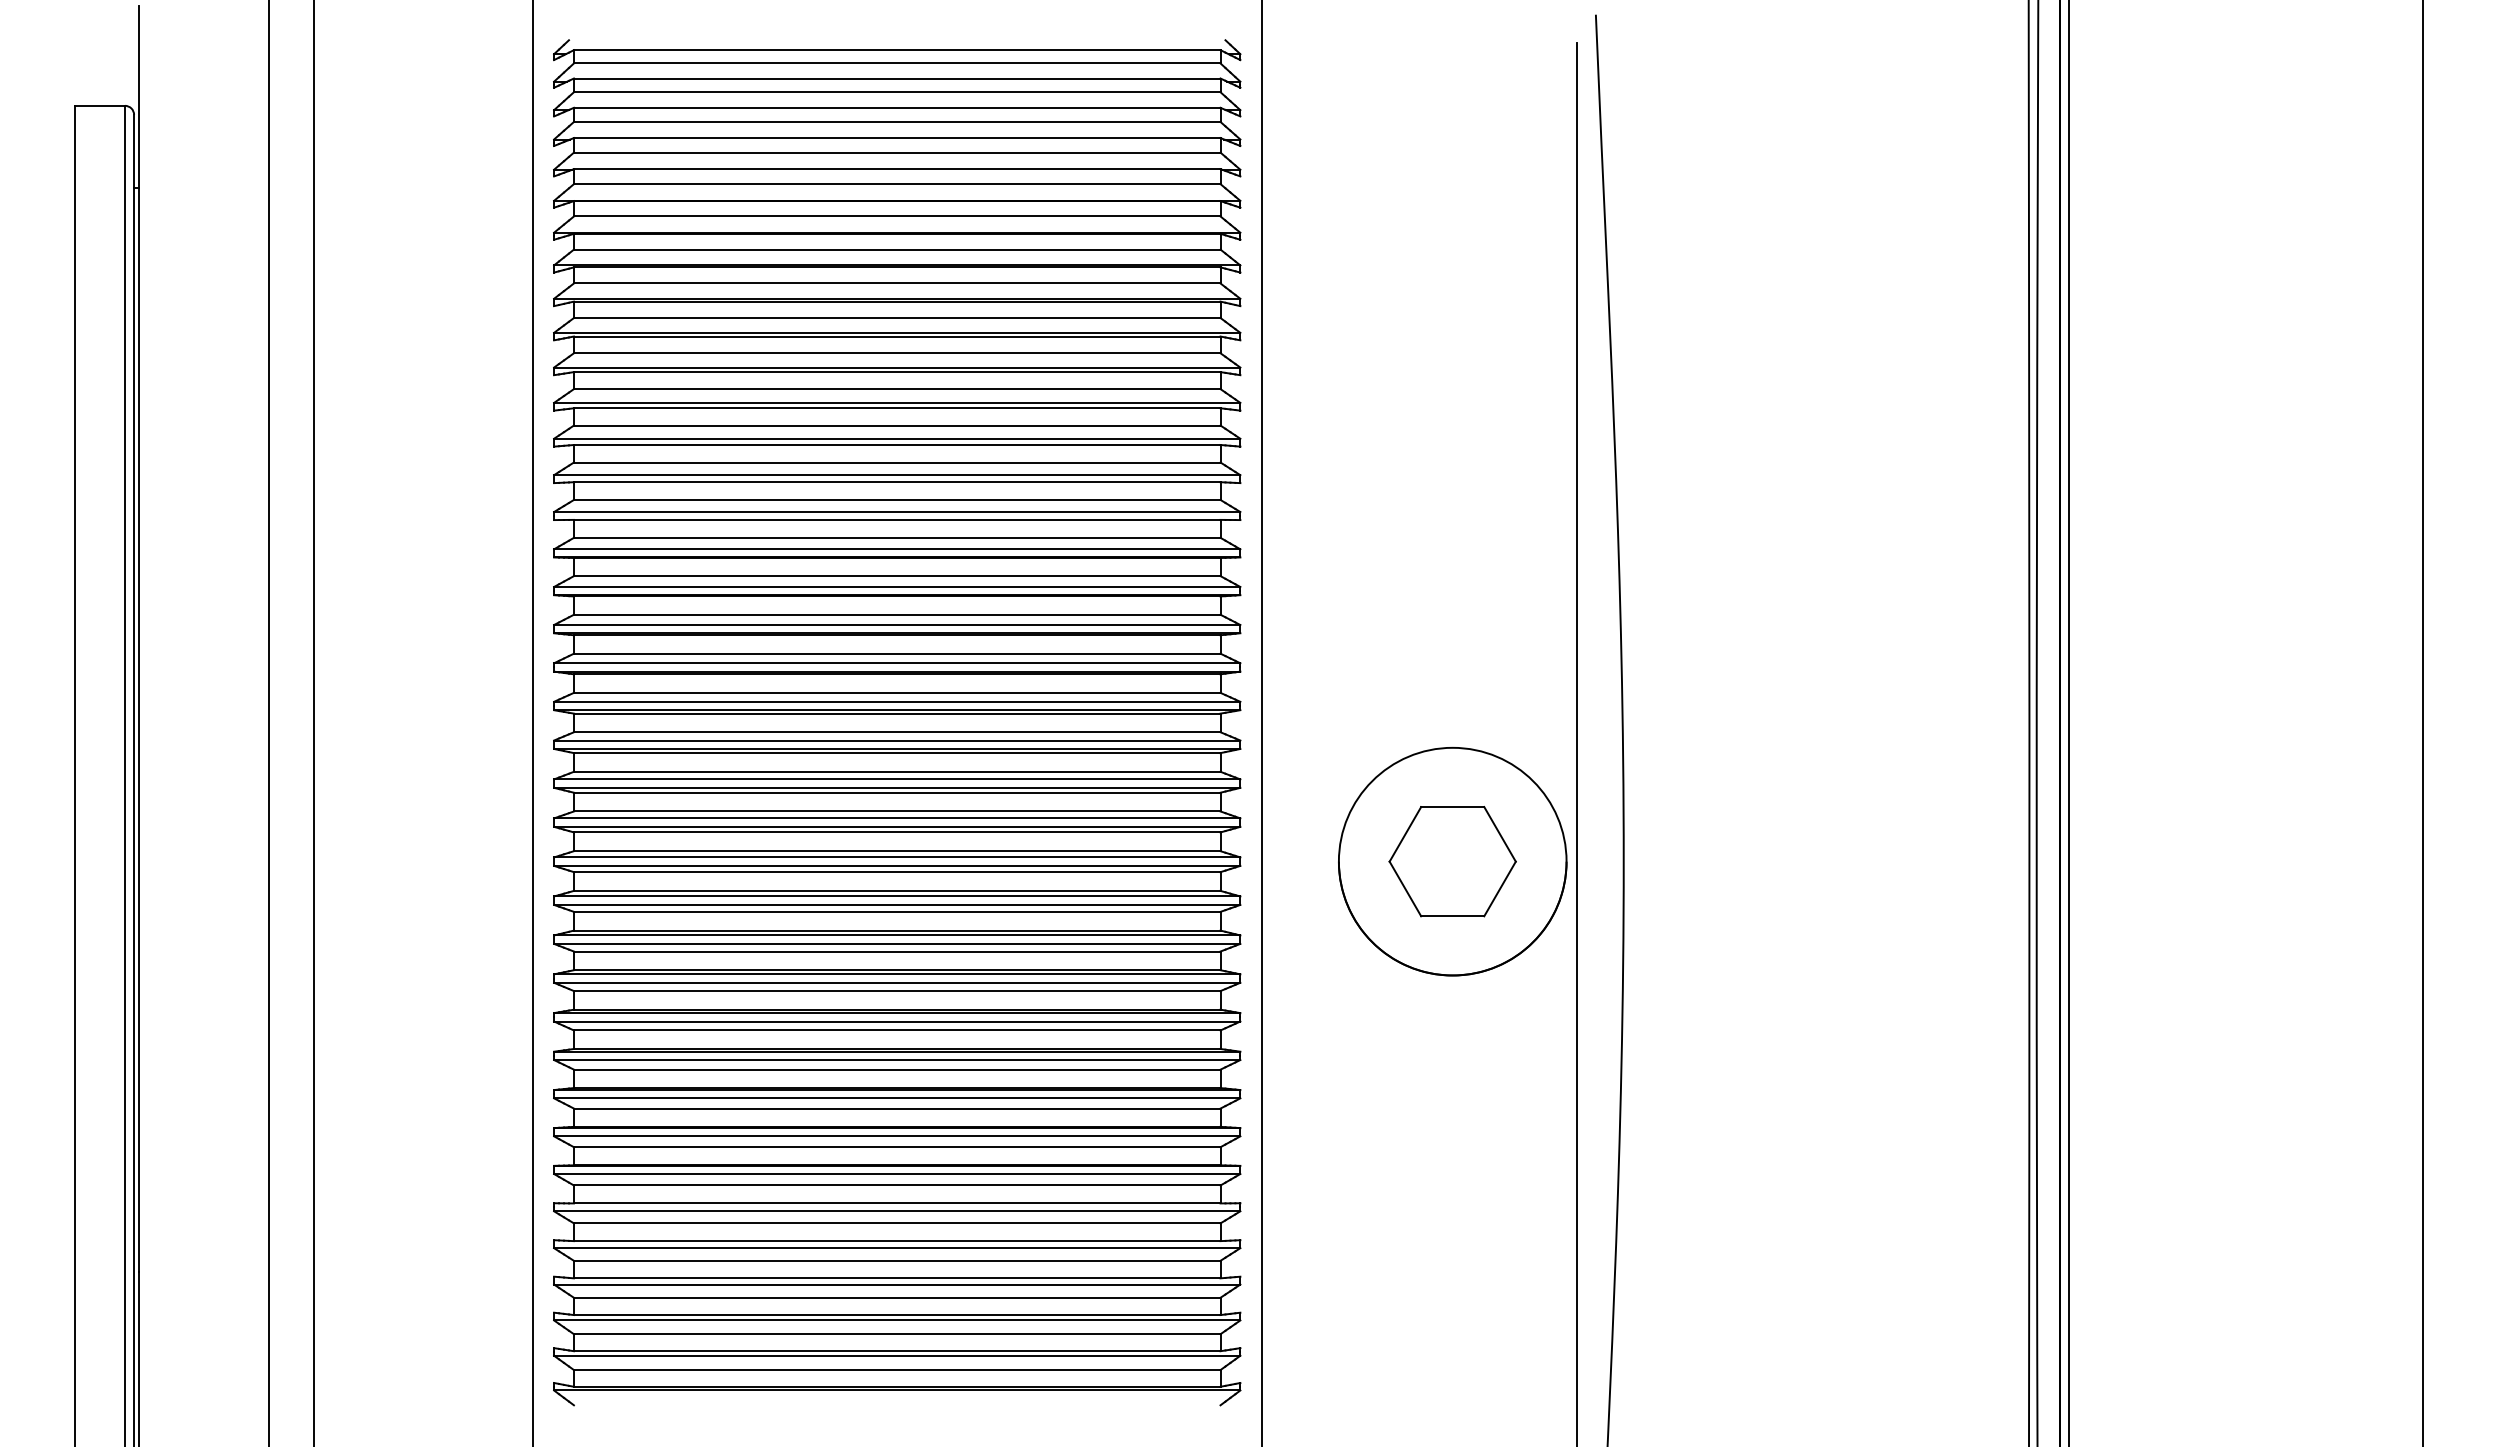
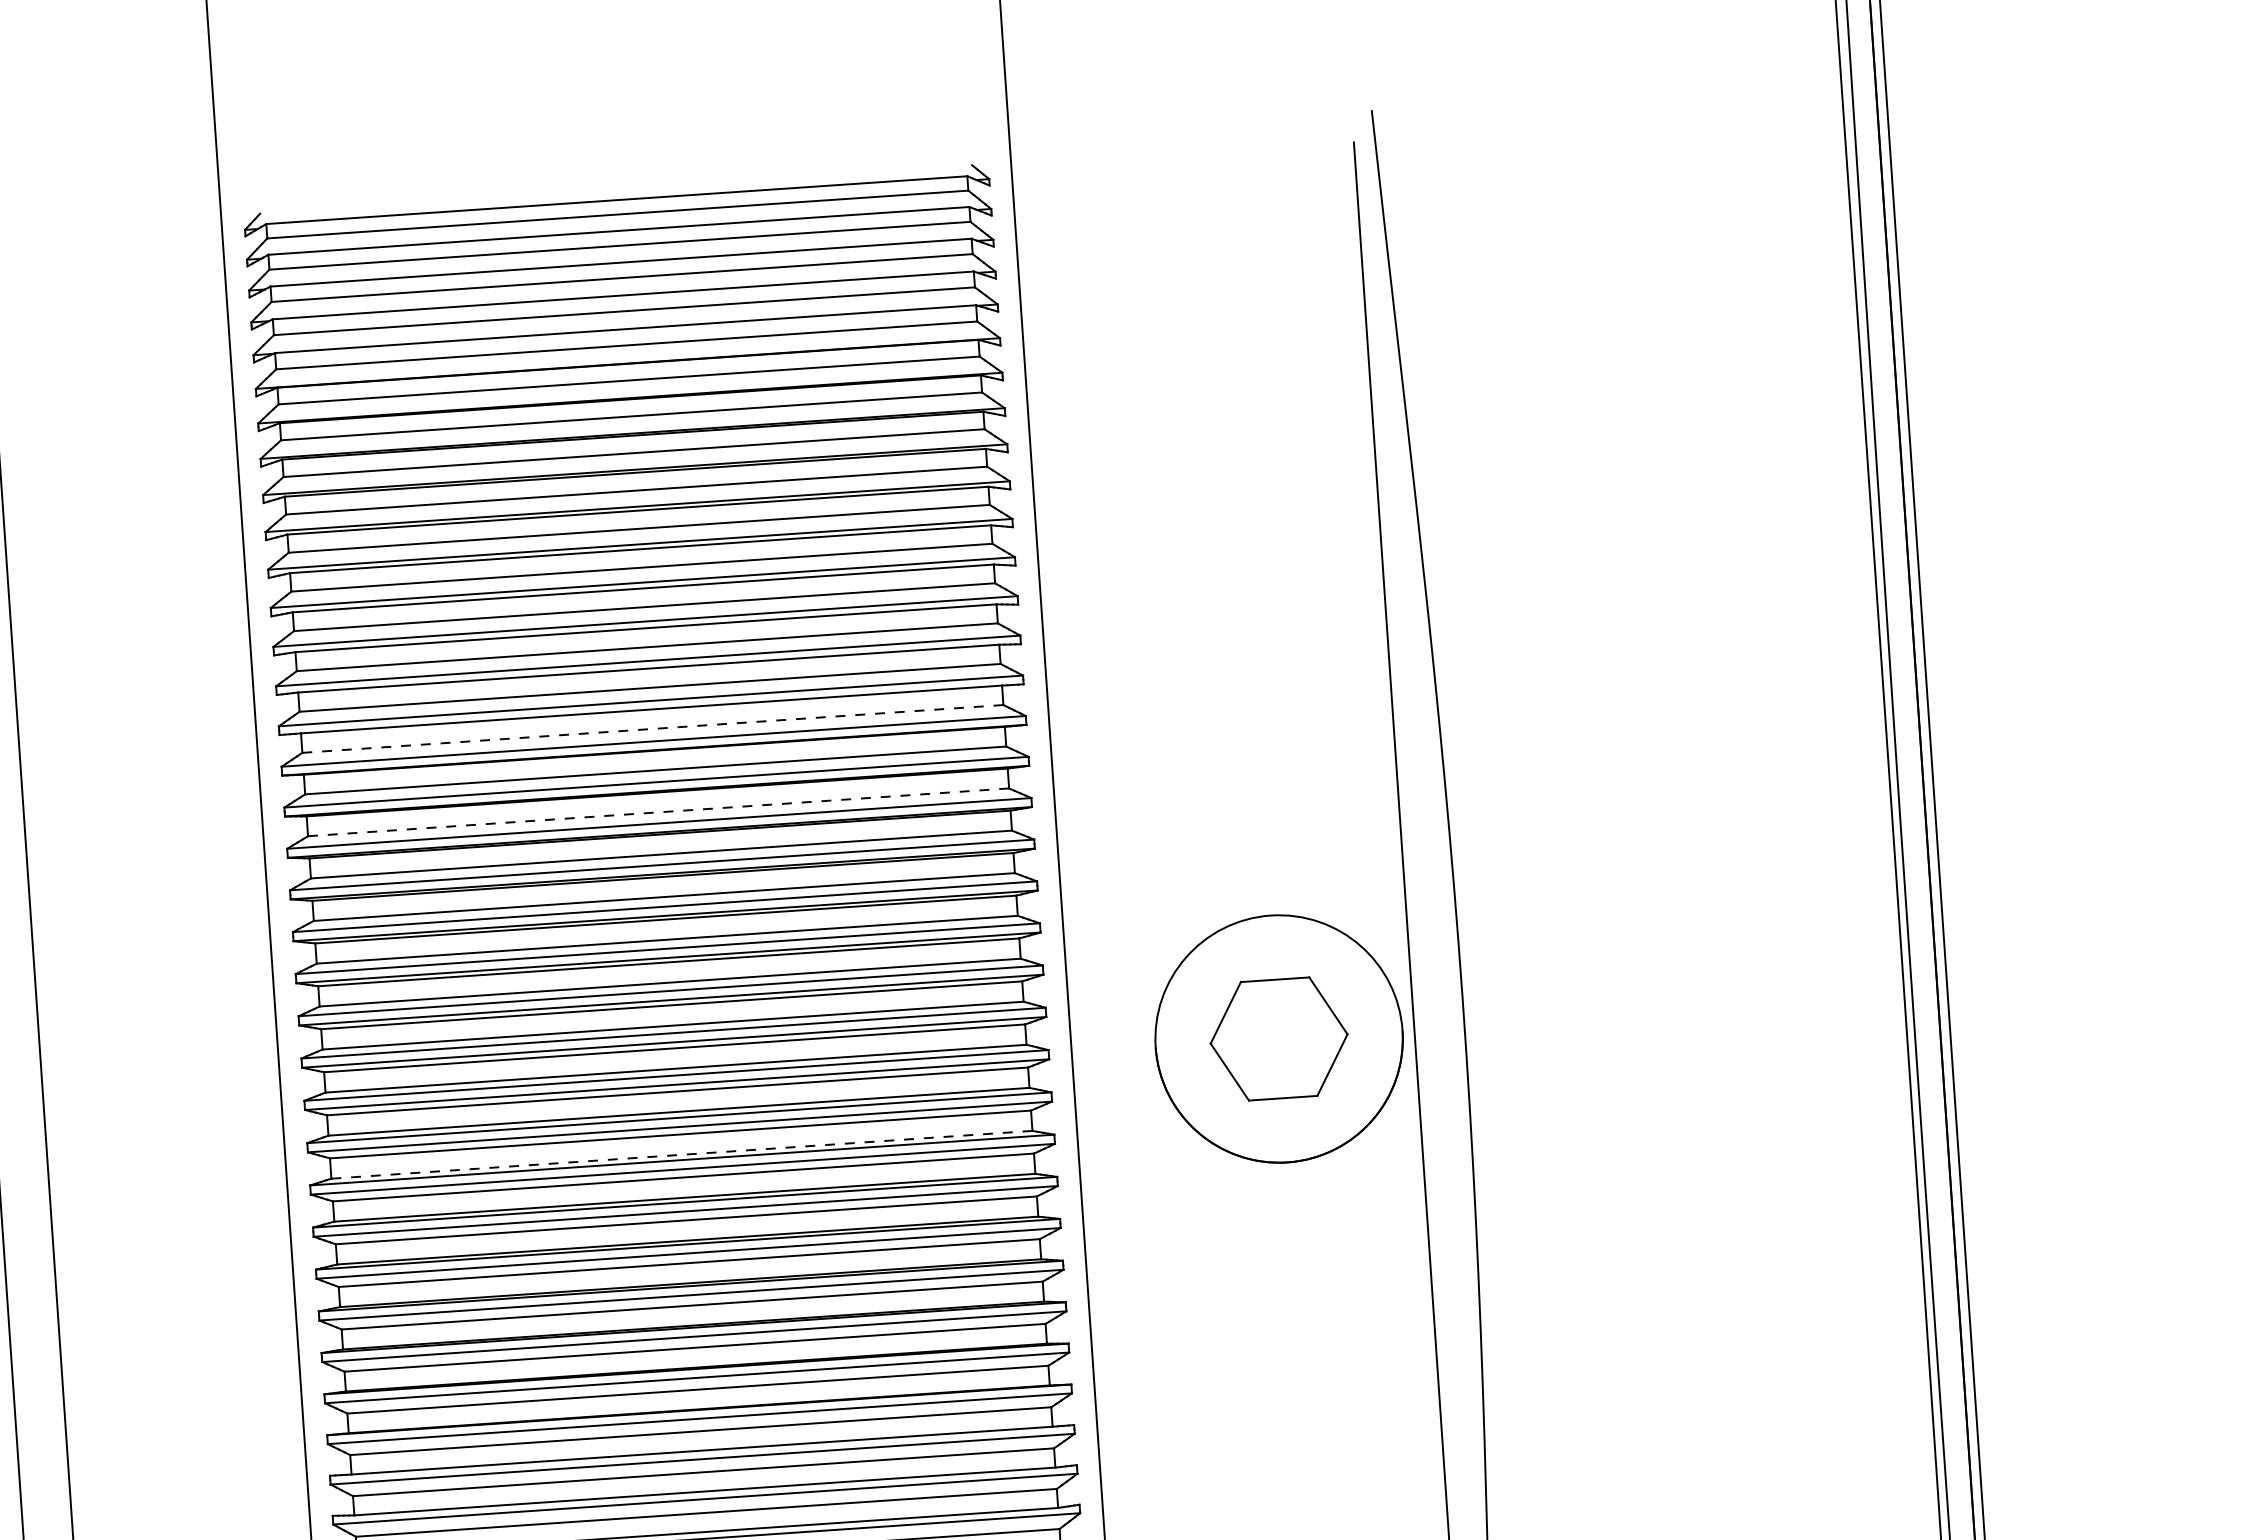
line: (896, 537) -> (652, 728), solid -> dashed
line: (896, 614) -> (657, 812), solid -> dashed
line: (896, 930) -> (681, 1154), solid -> dashed

